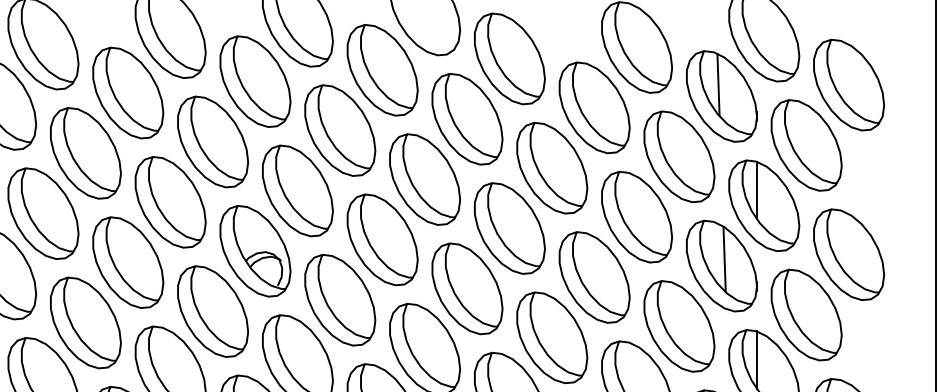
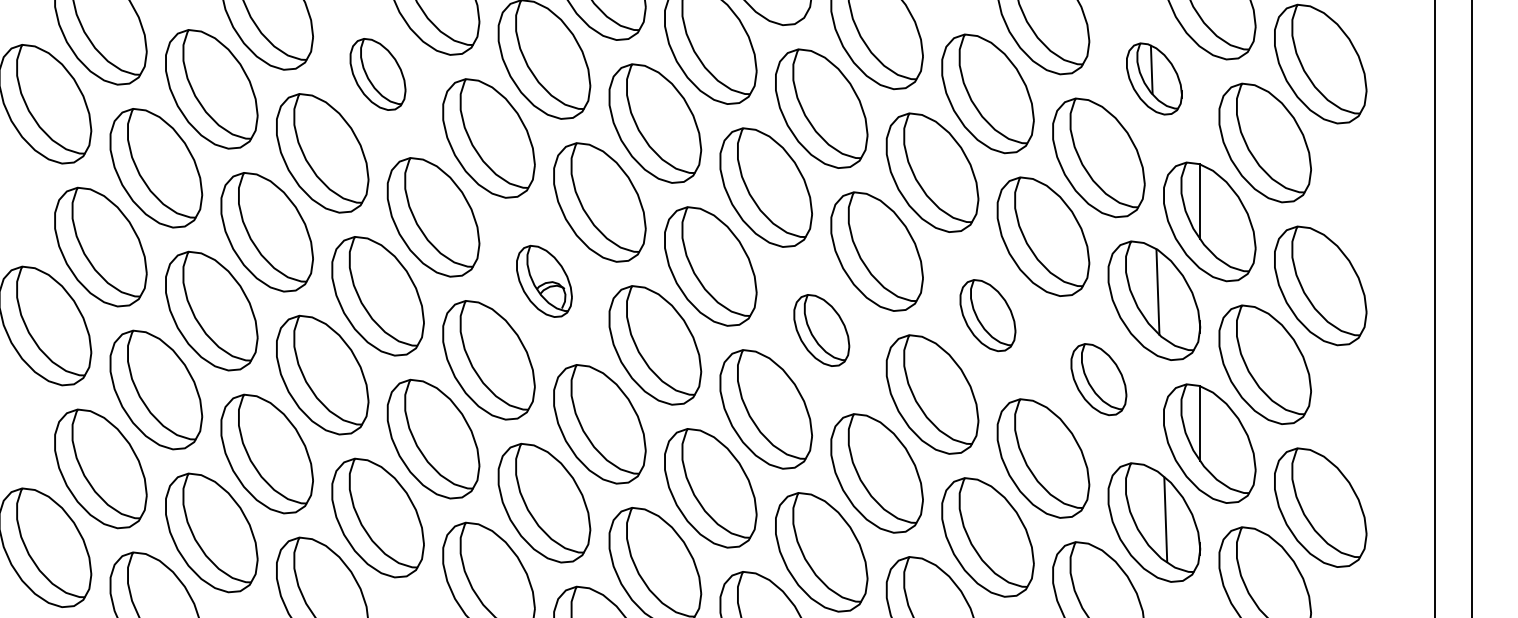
part: (127, 93) -> (377, 74), size x0.6
part: (721, 96) -> (1154, 78), size x0.6
part: (255, 251) -> (544, 281), size x0.6
part: (594, 277) -> (987, 315), size x0.6
part: (467, 288) -> (821, 330), size x0.6
part: (679, 326) -> (1098, 379), size x0.6

